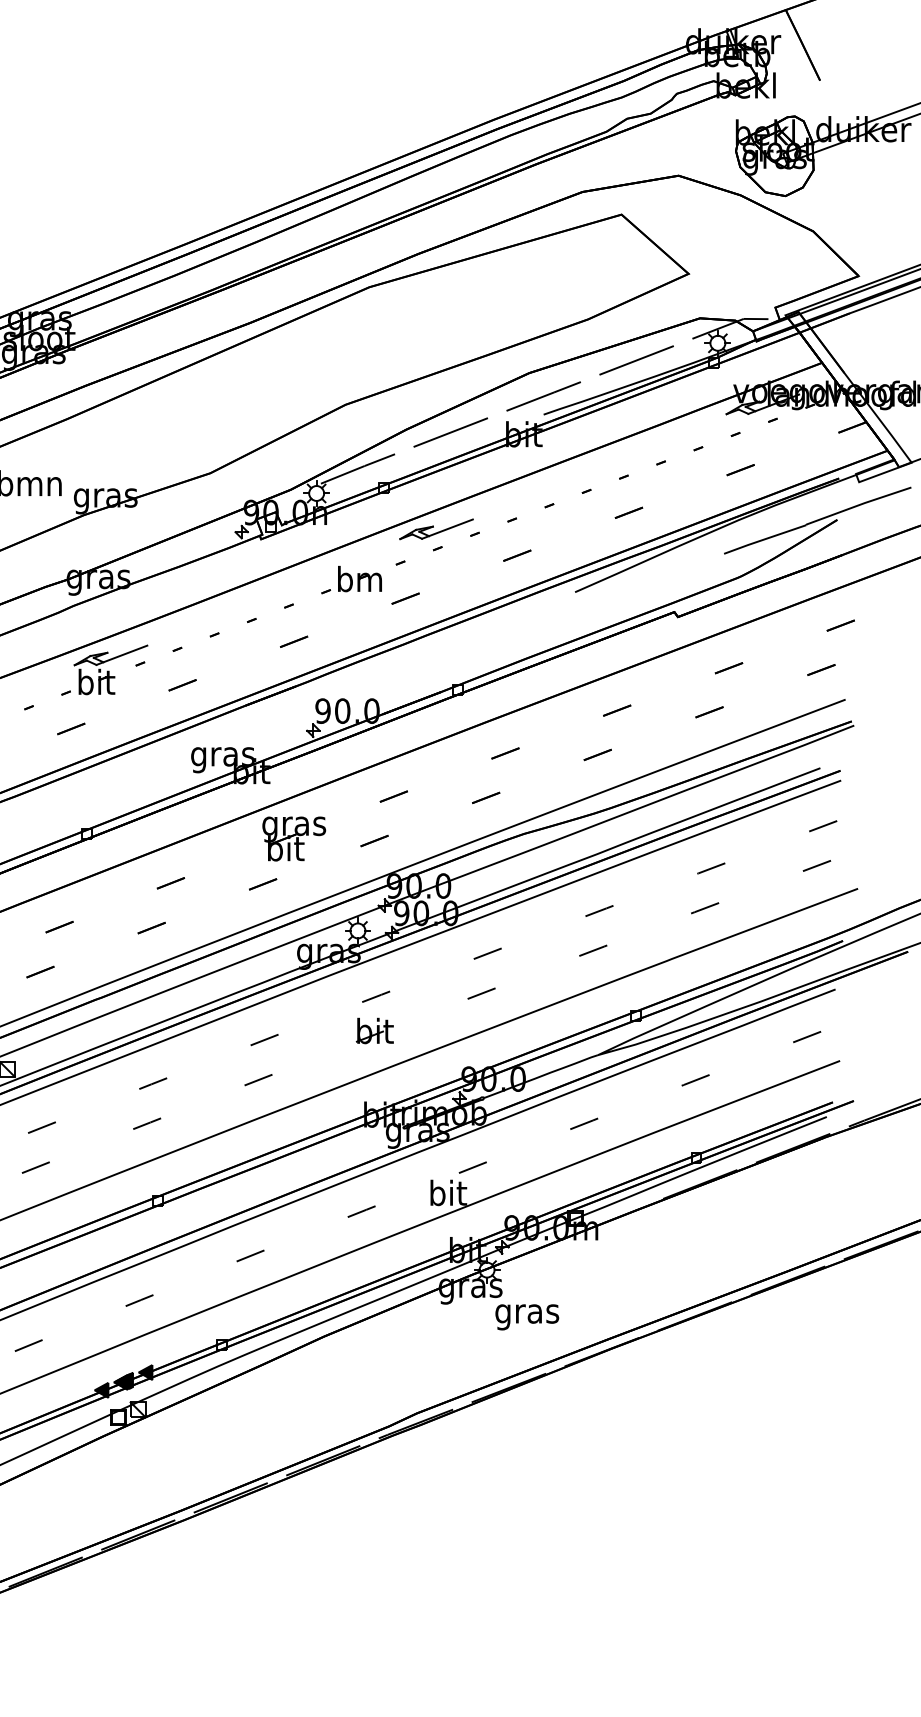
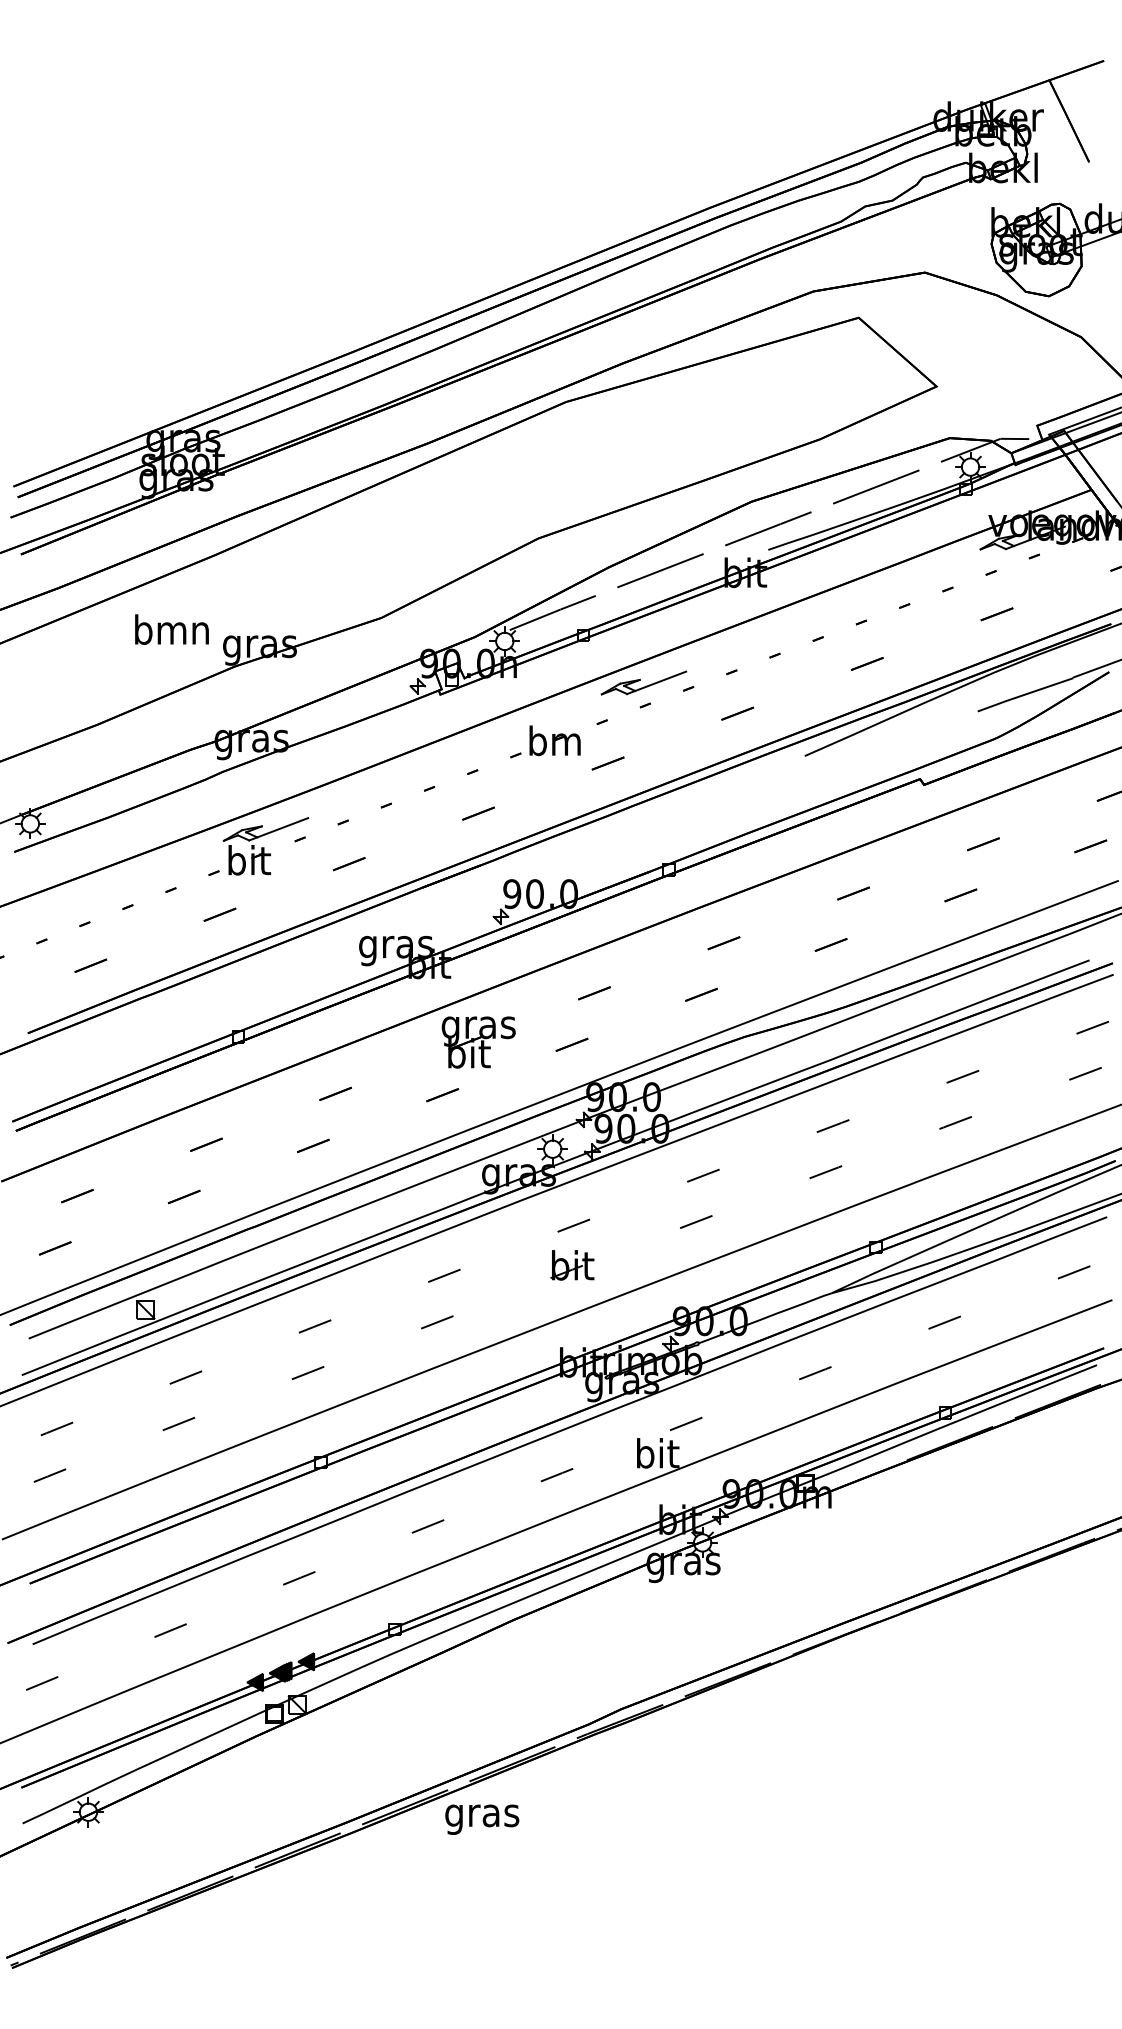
text: (527, 1317) -> (482, 1819), moved

